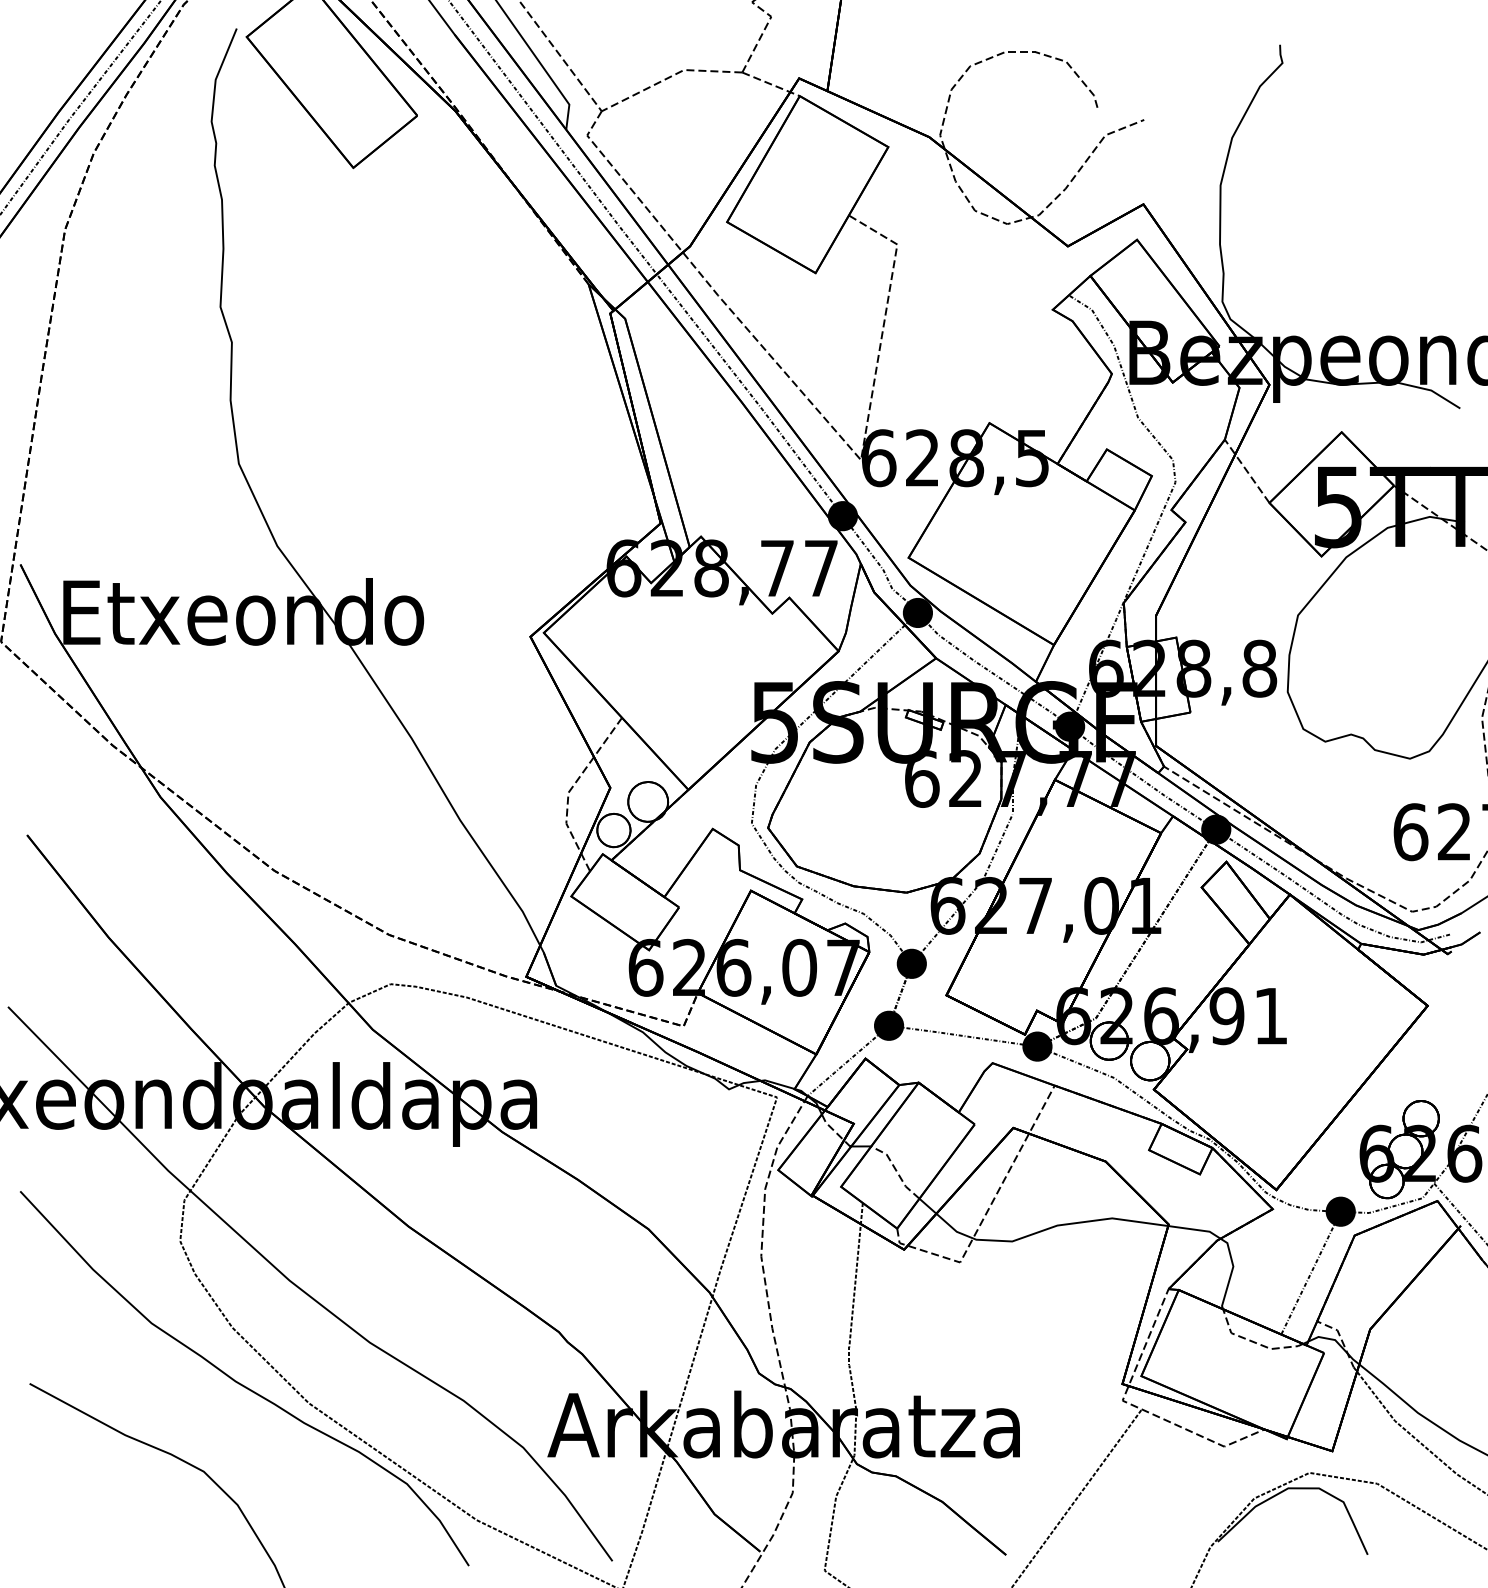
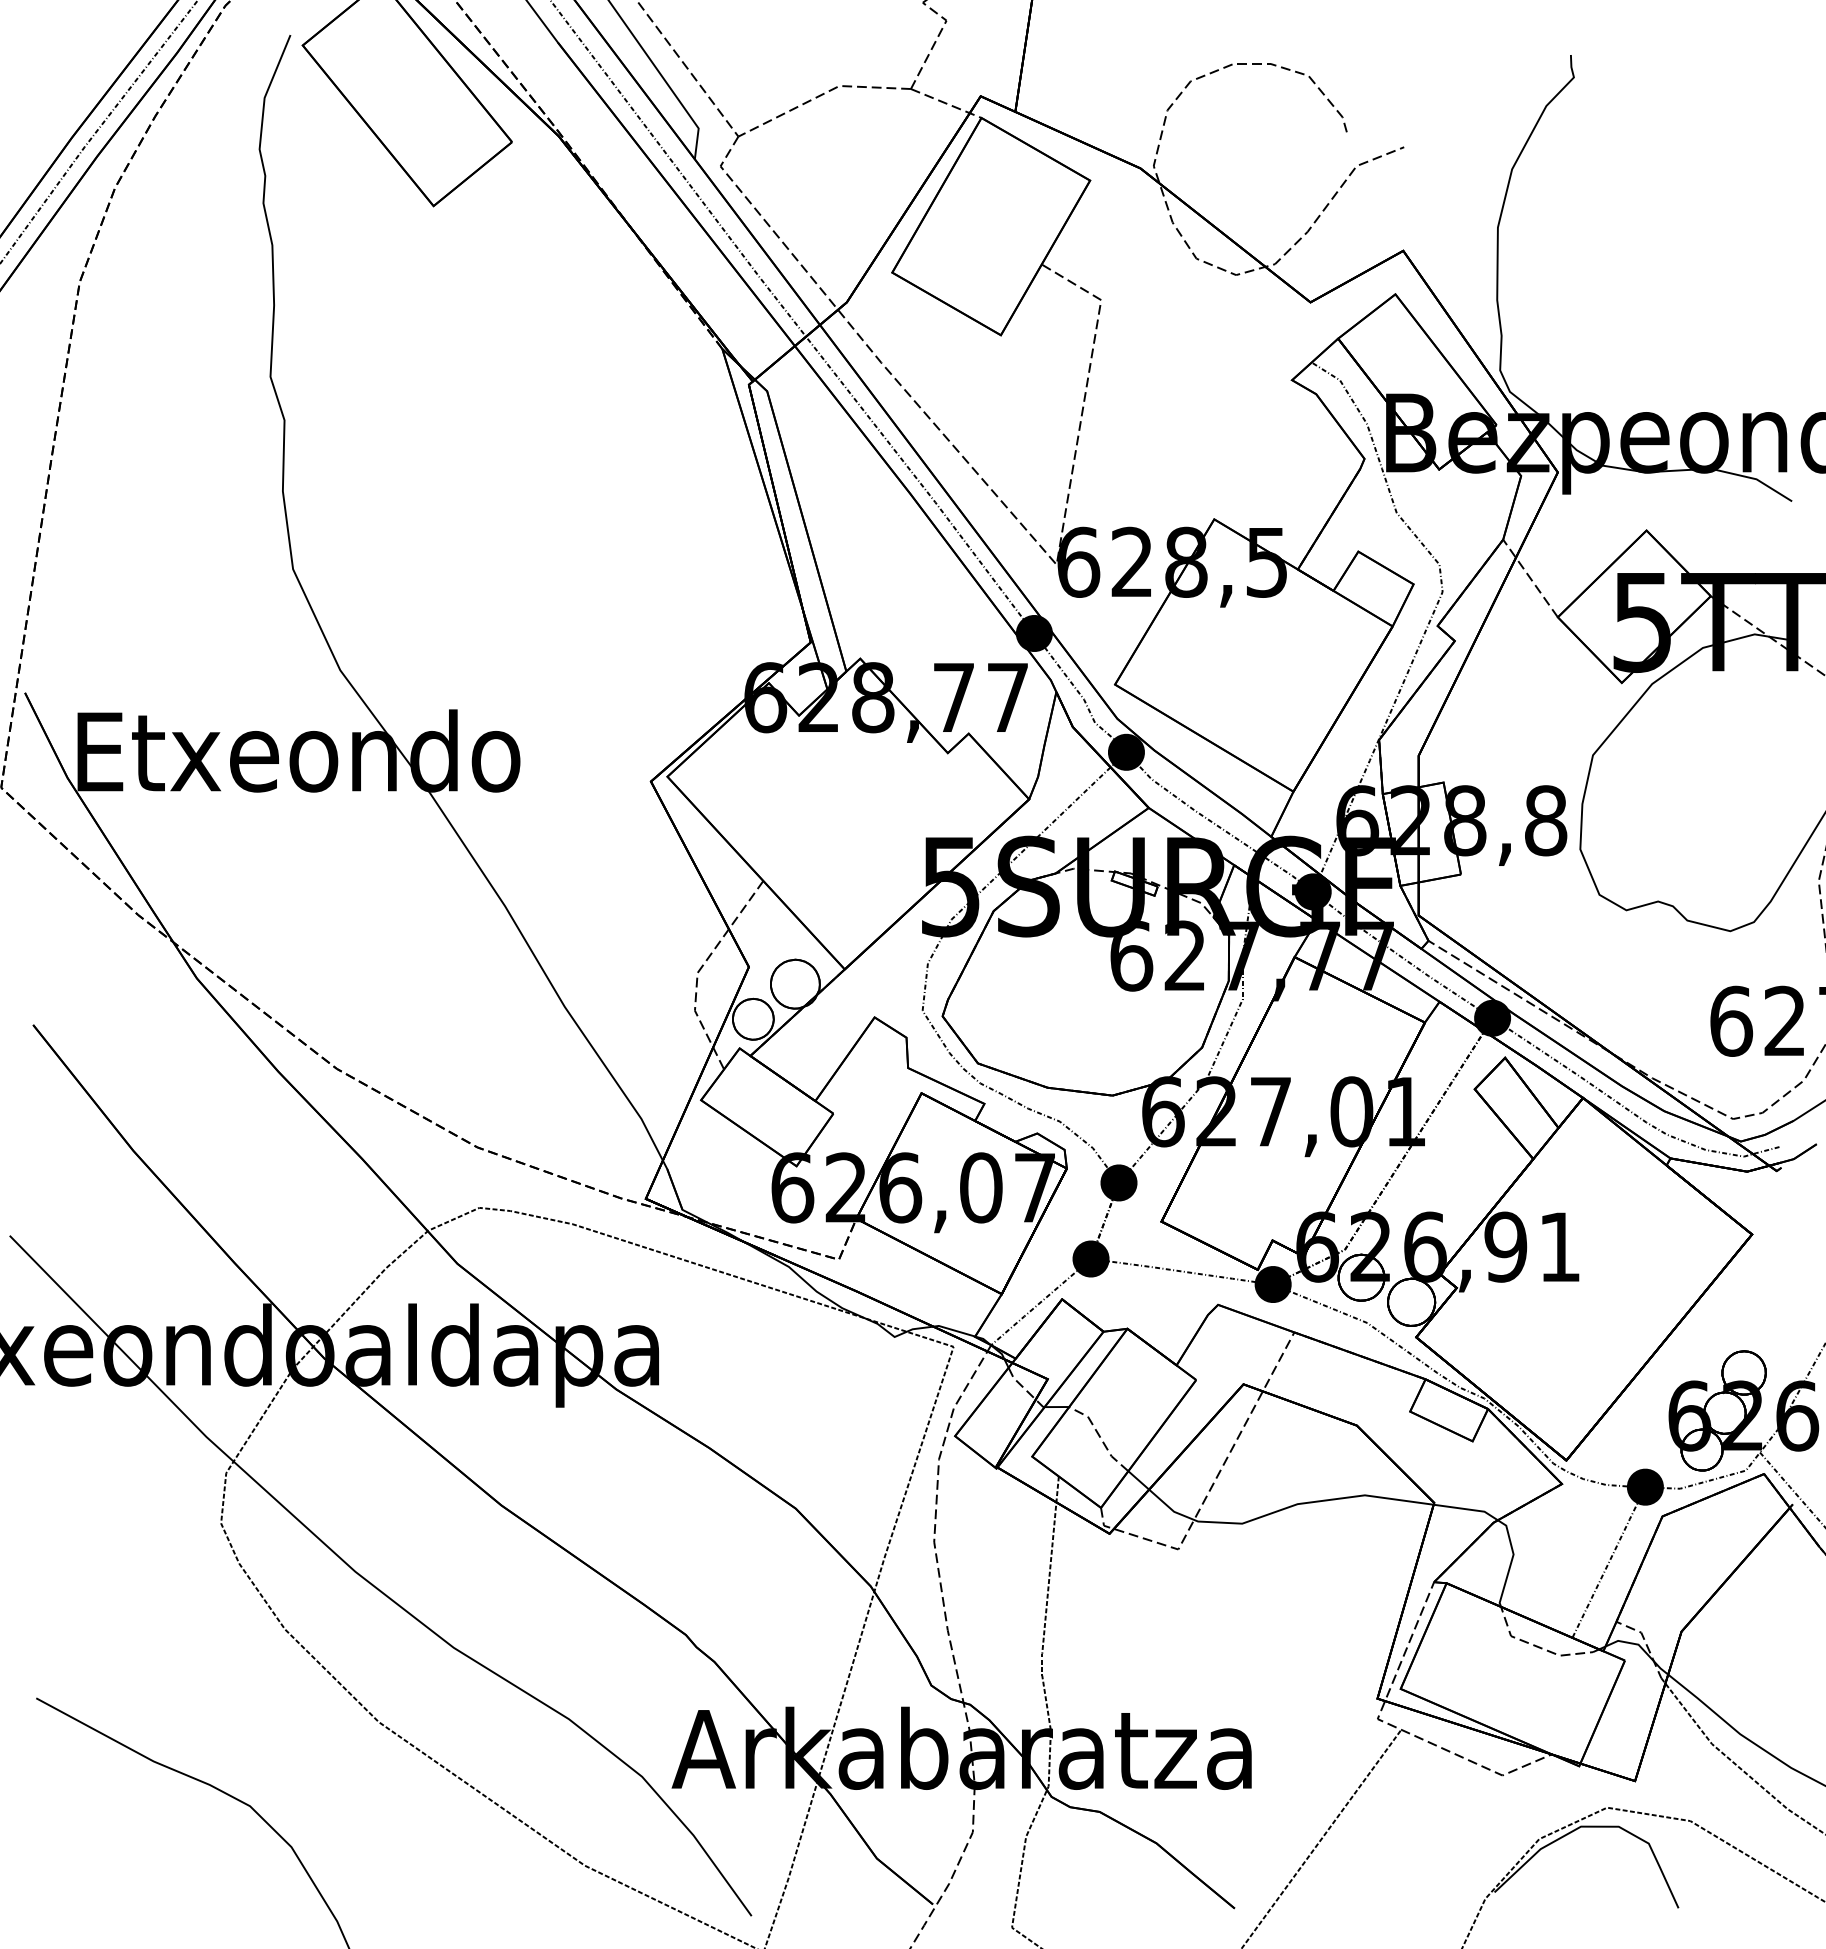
curve: (241, 1383) -> (296, 1698), removed

